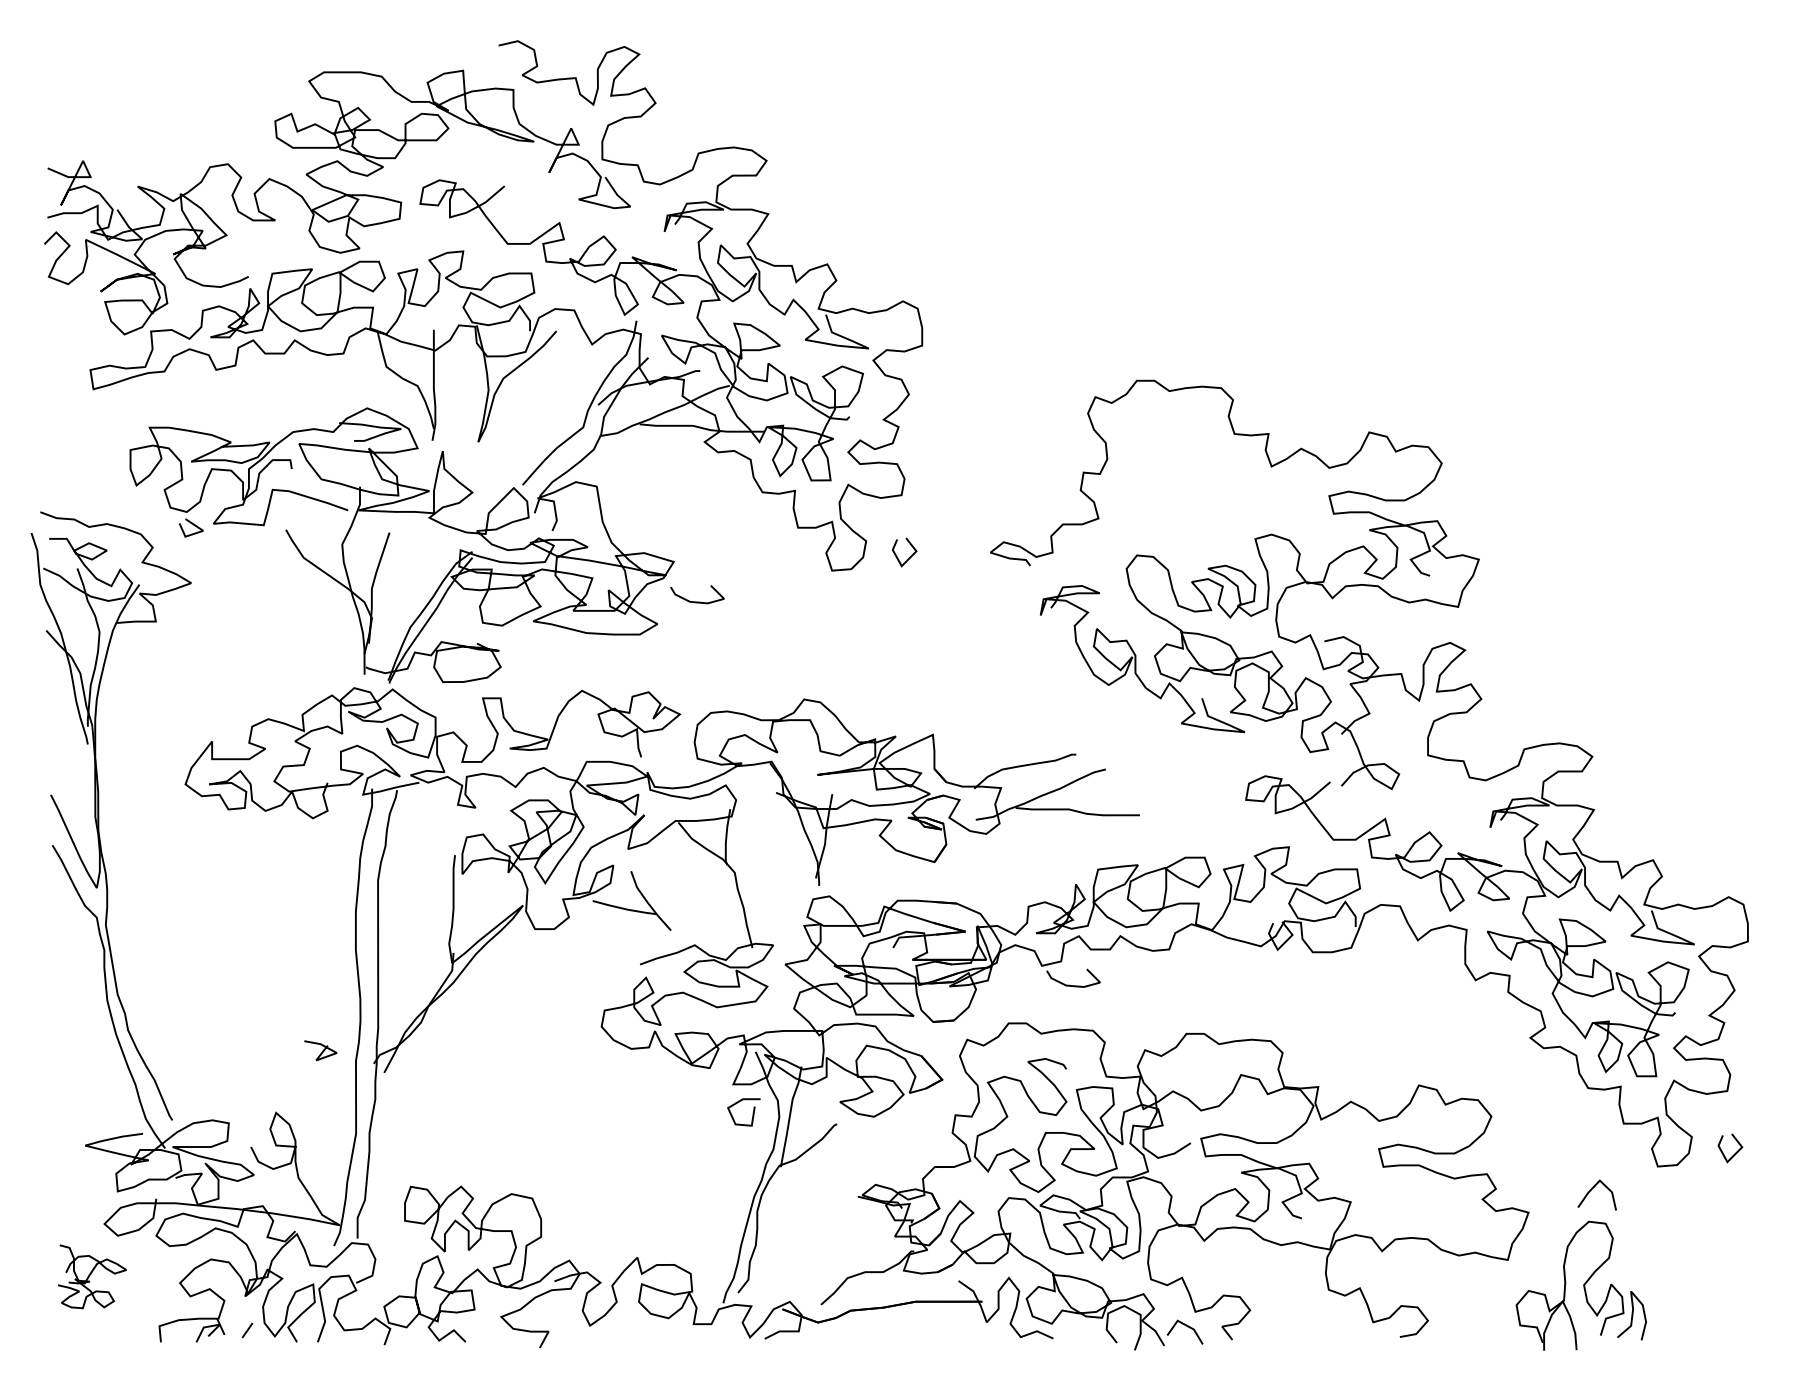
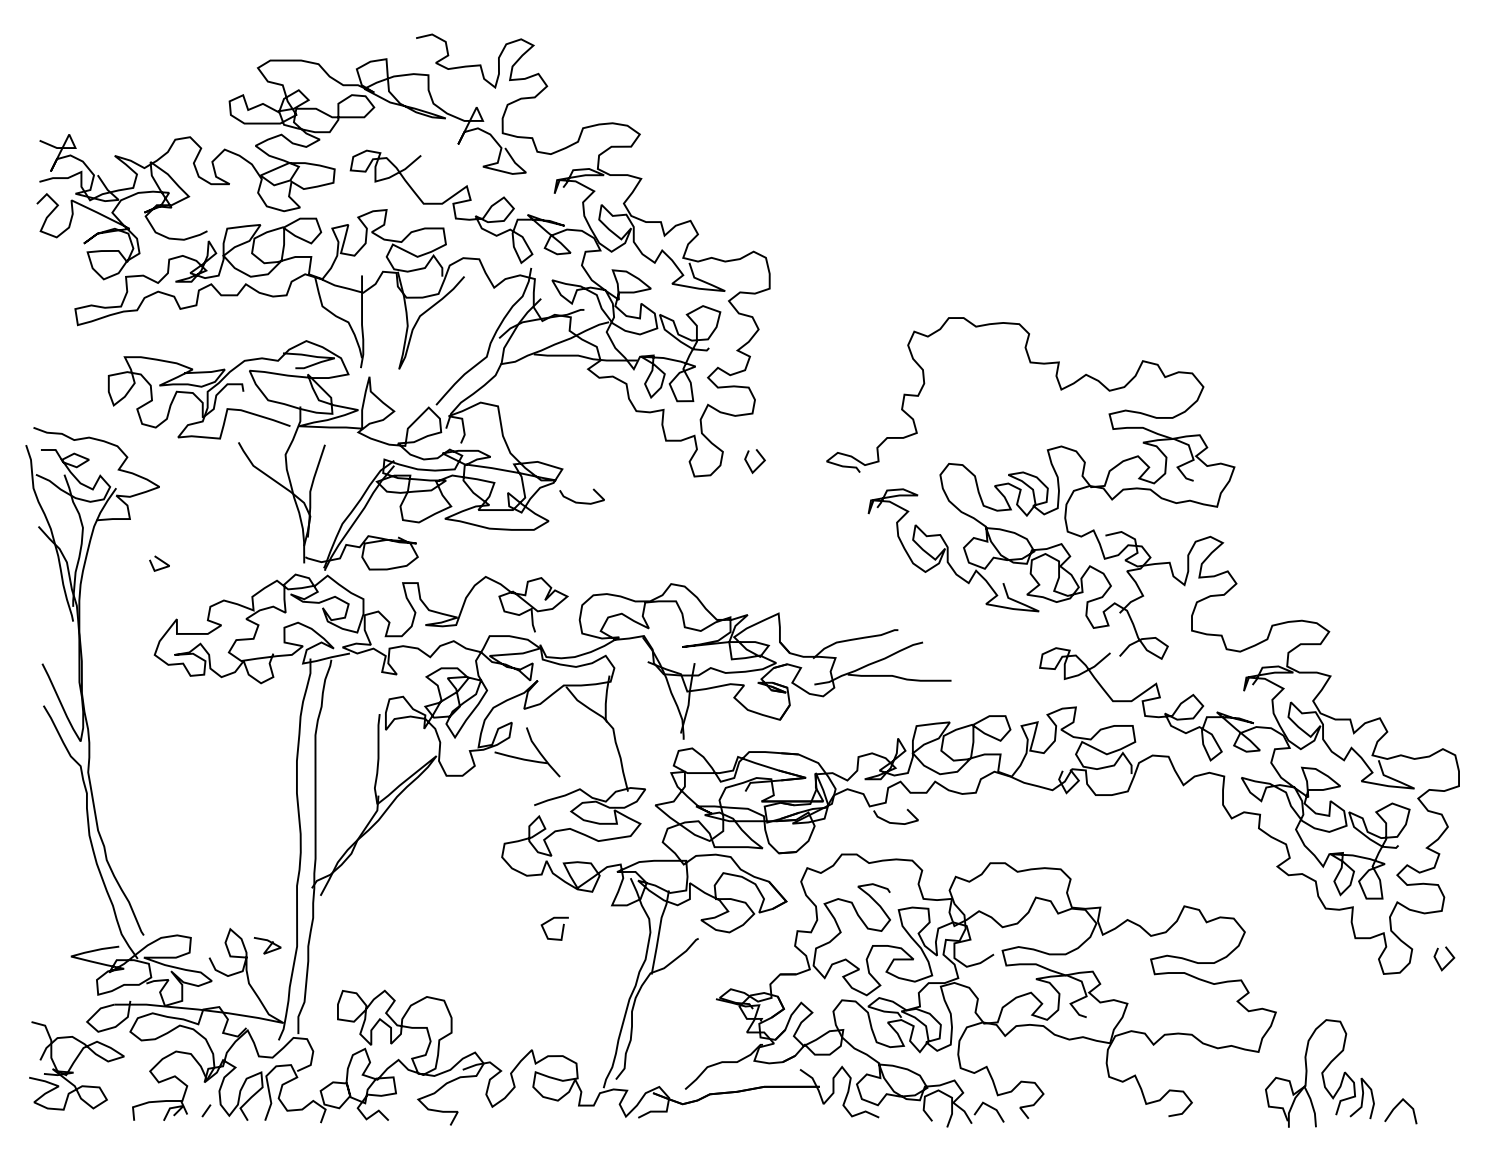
line: (193, 525) -> (161, 561), moved
curve: (322, 1050) -> (269, 945), moved
curve: (752, 1113) -> (562, 929), moved
line: (1592, 1189) -> (1396, 1106), moved
part: (92, 1276) -> (77, 1065), size x1.67

